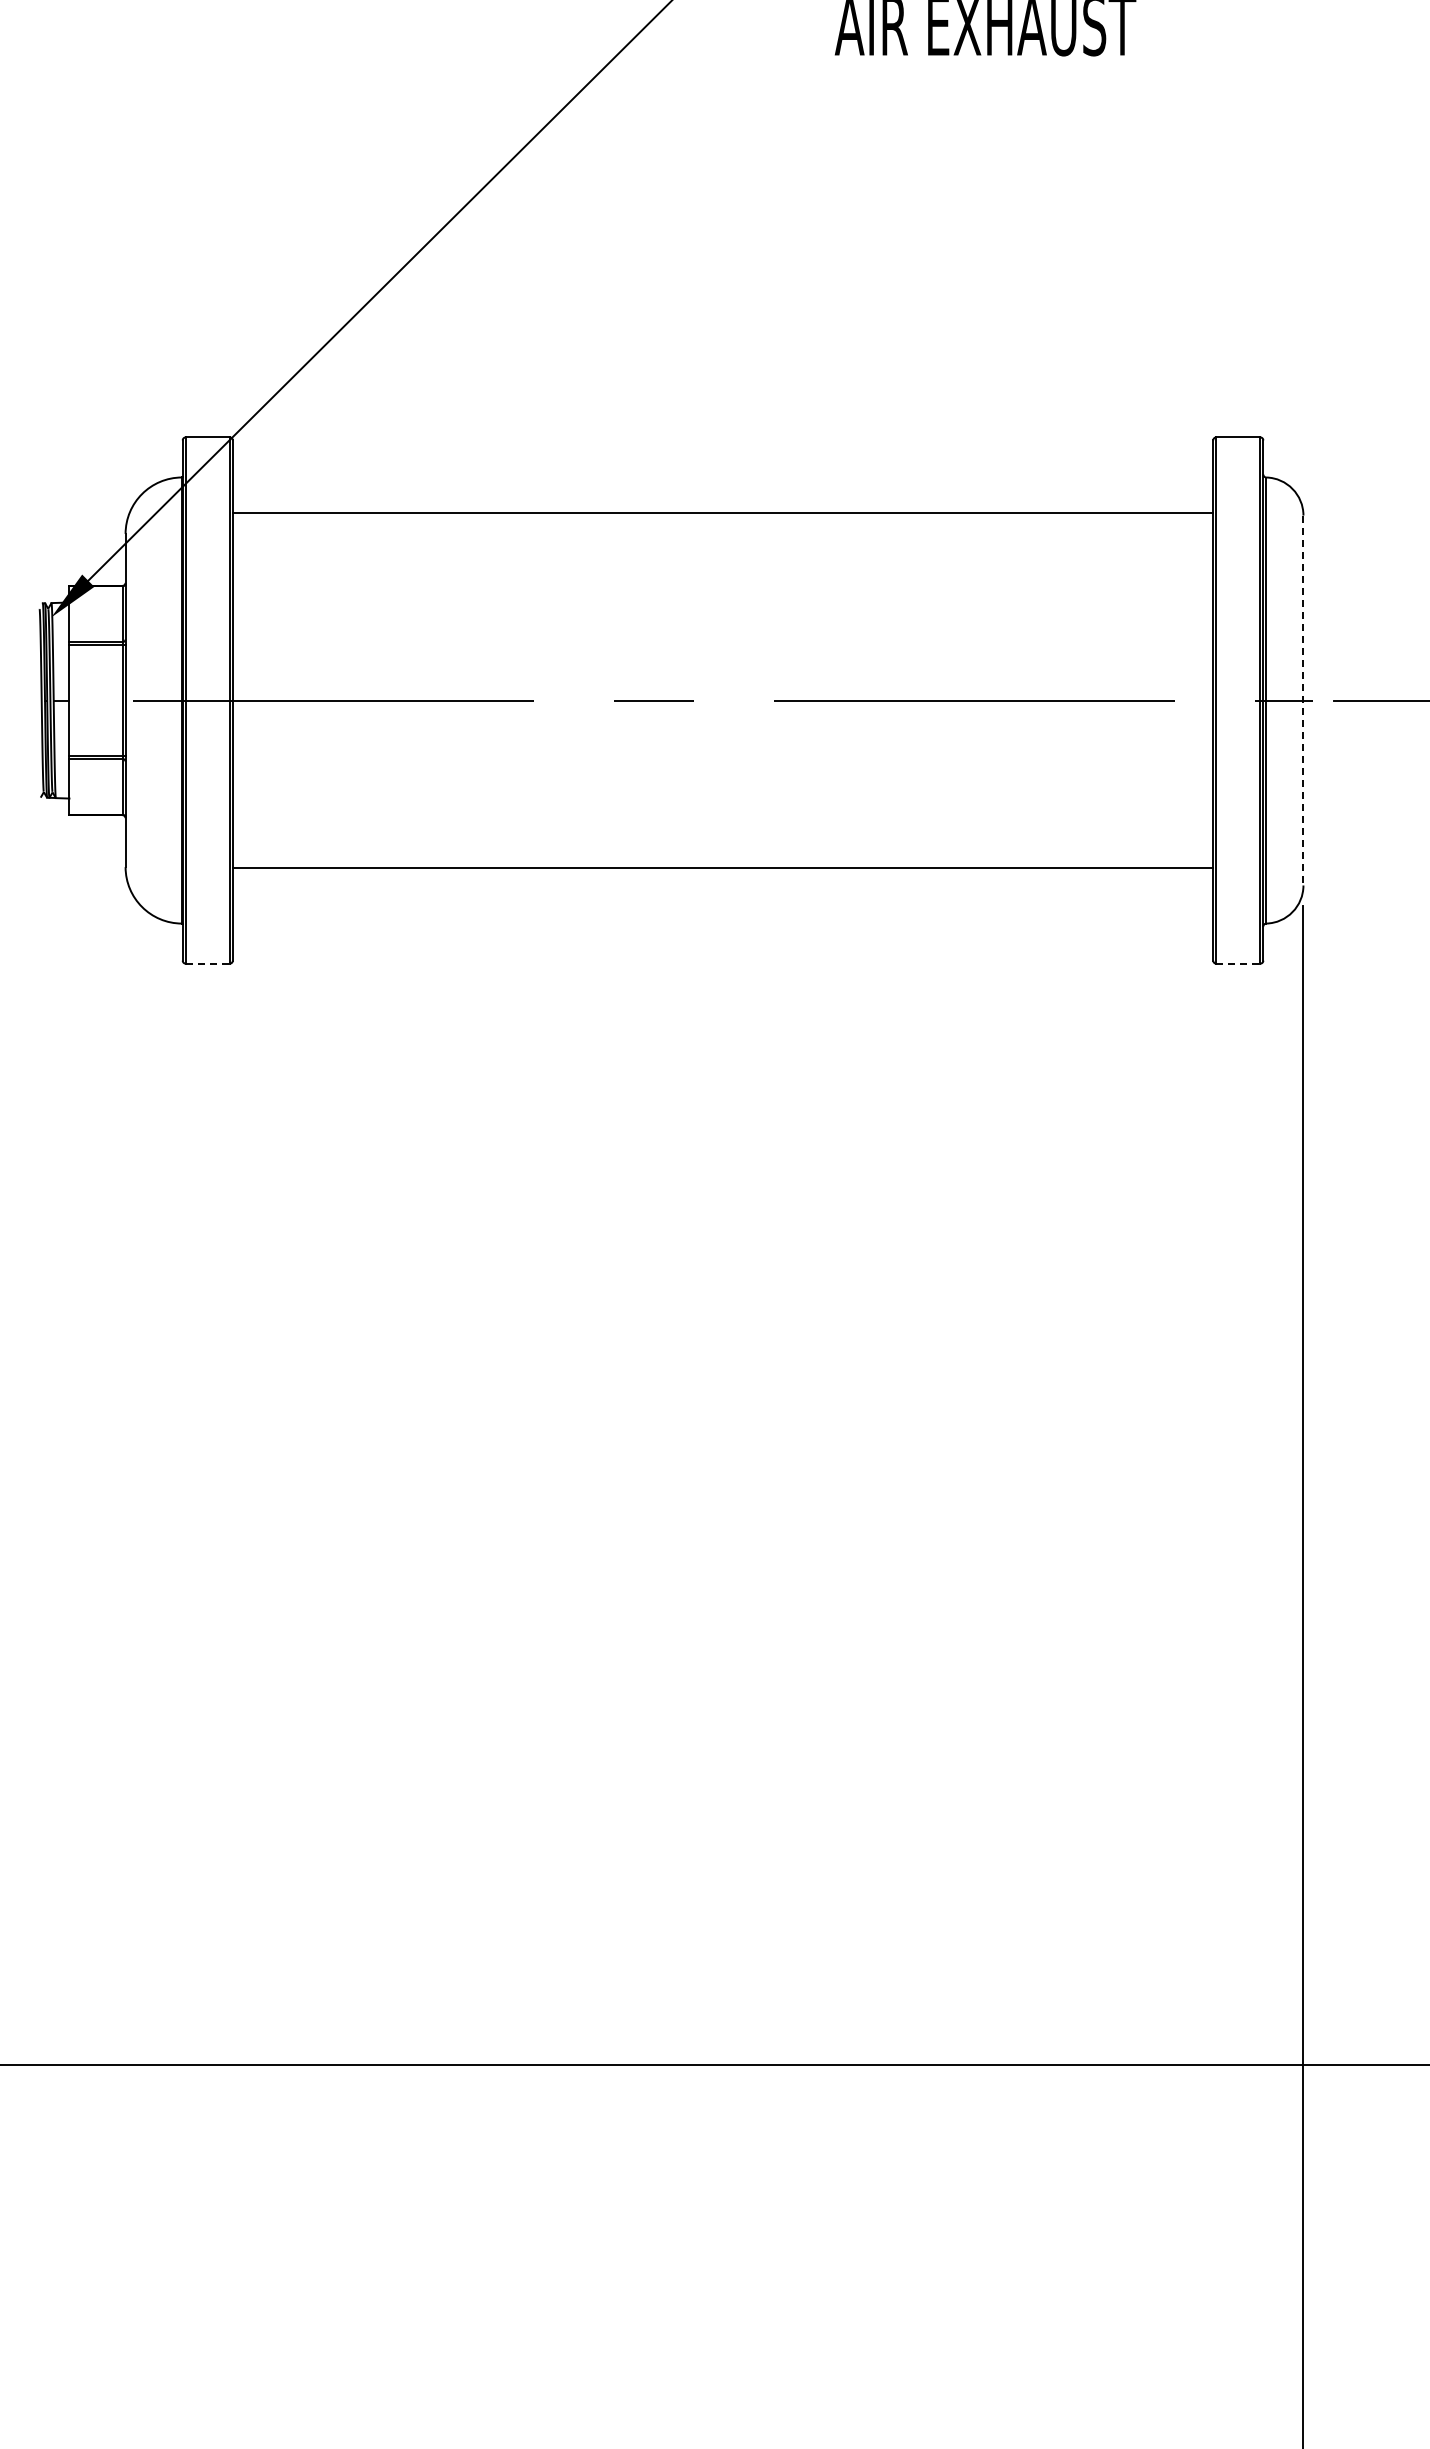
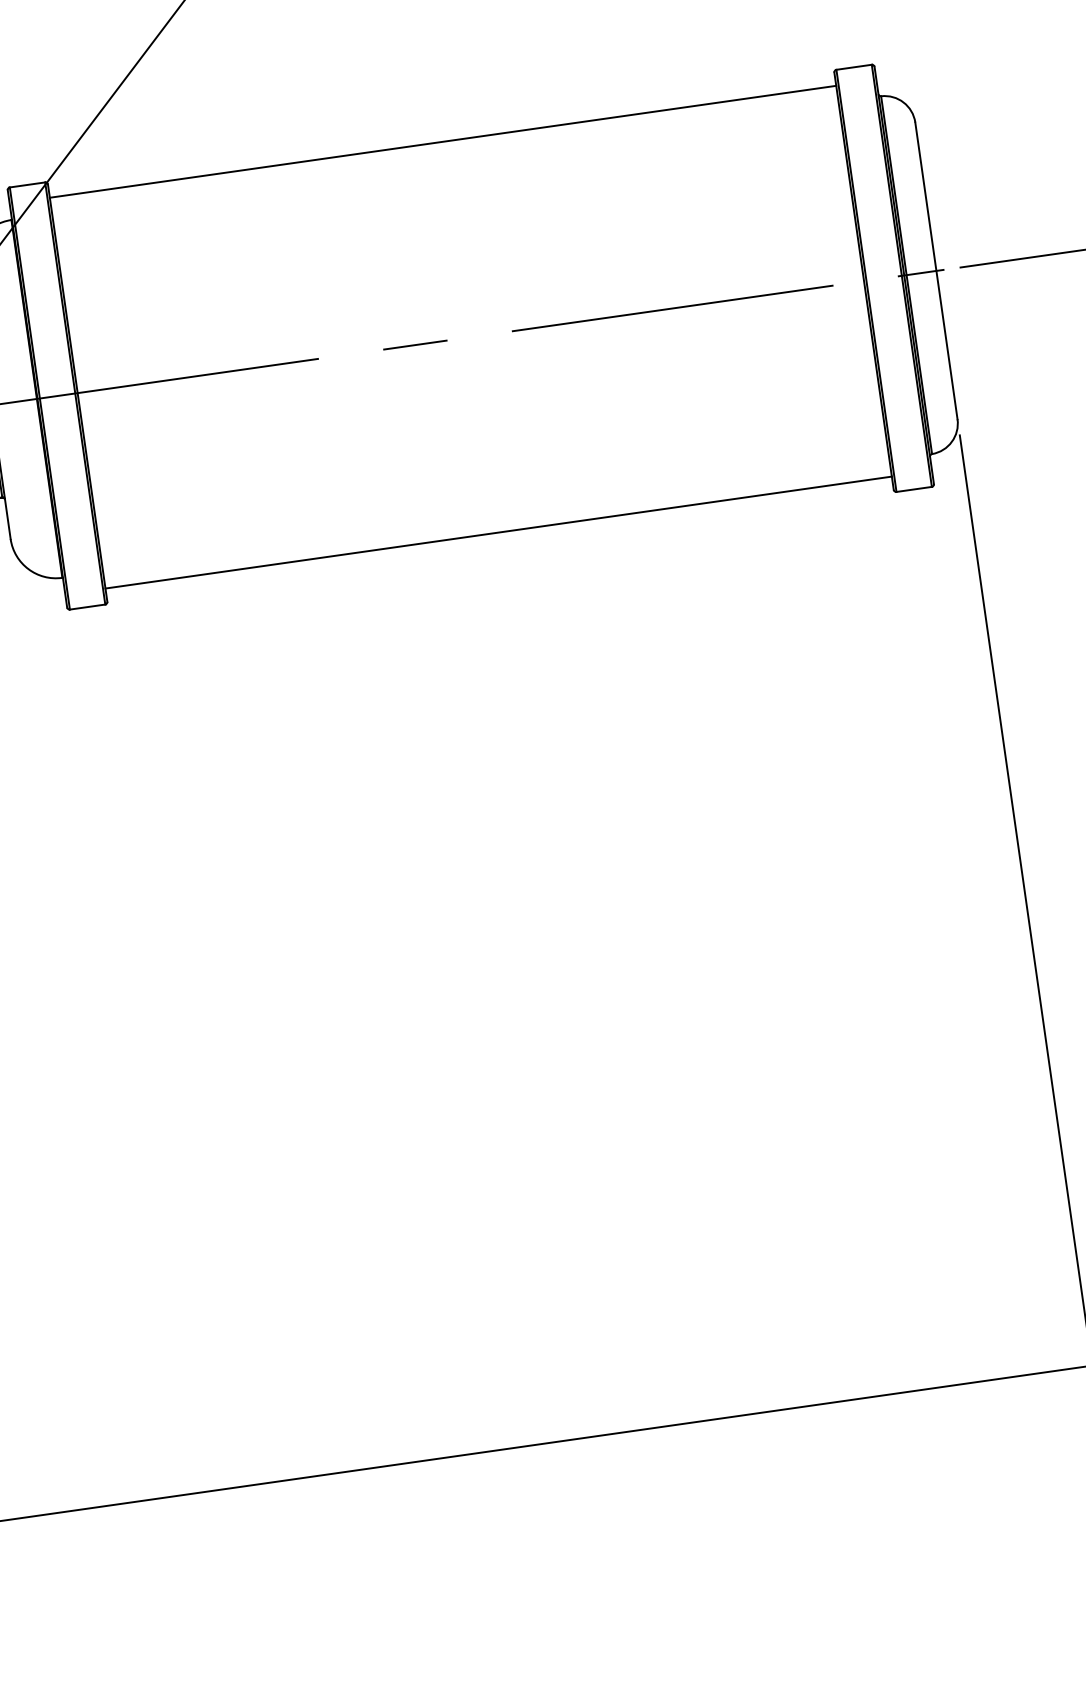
line: (722, 512) -> (442, 141), moved
line: (1303, 700) -> (936, 270), dashed -> solid
line: (722, 868) -> (498, 532), moved
line: (208, 963) -> (88, 606), dashed -> solid
line: (1238, 963) -> (914, 489), dashed -> solid

